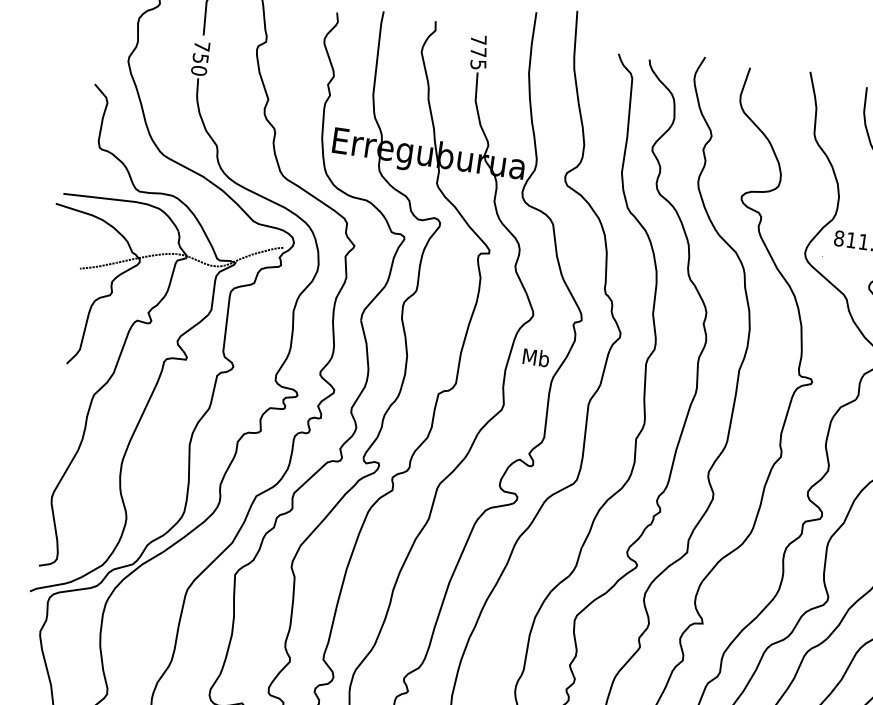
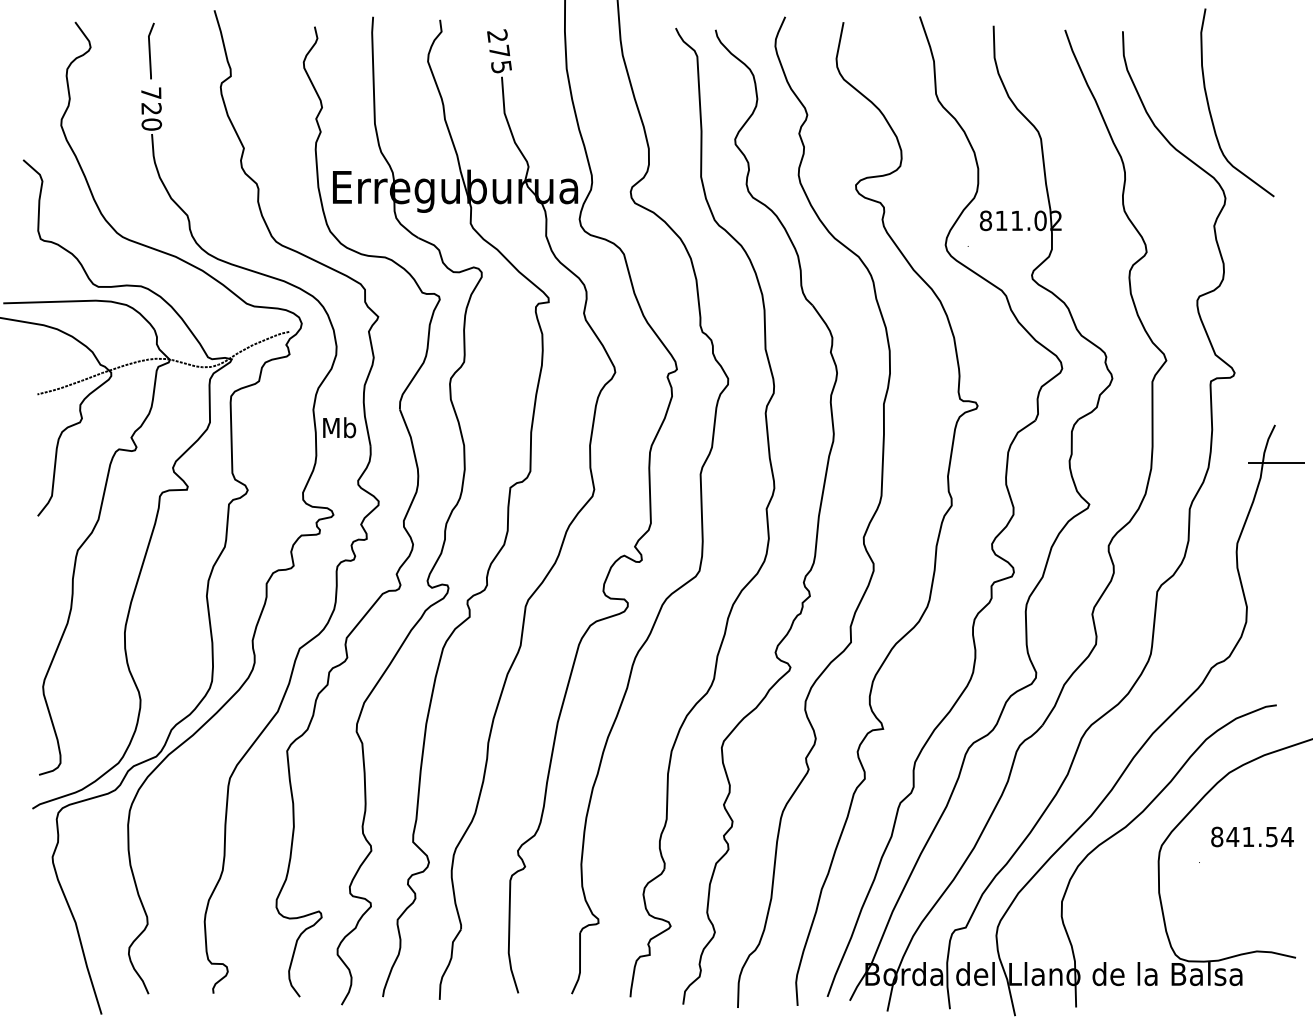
text: (478, 39) -> (497, 35), 775 -> 275
text: (200, 58) -> (151, 108), 750 -> 720
text: (536, 357) -> (339, 427), moved

